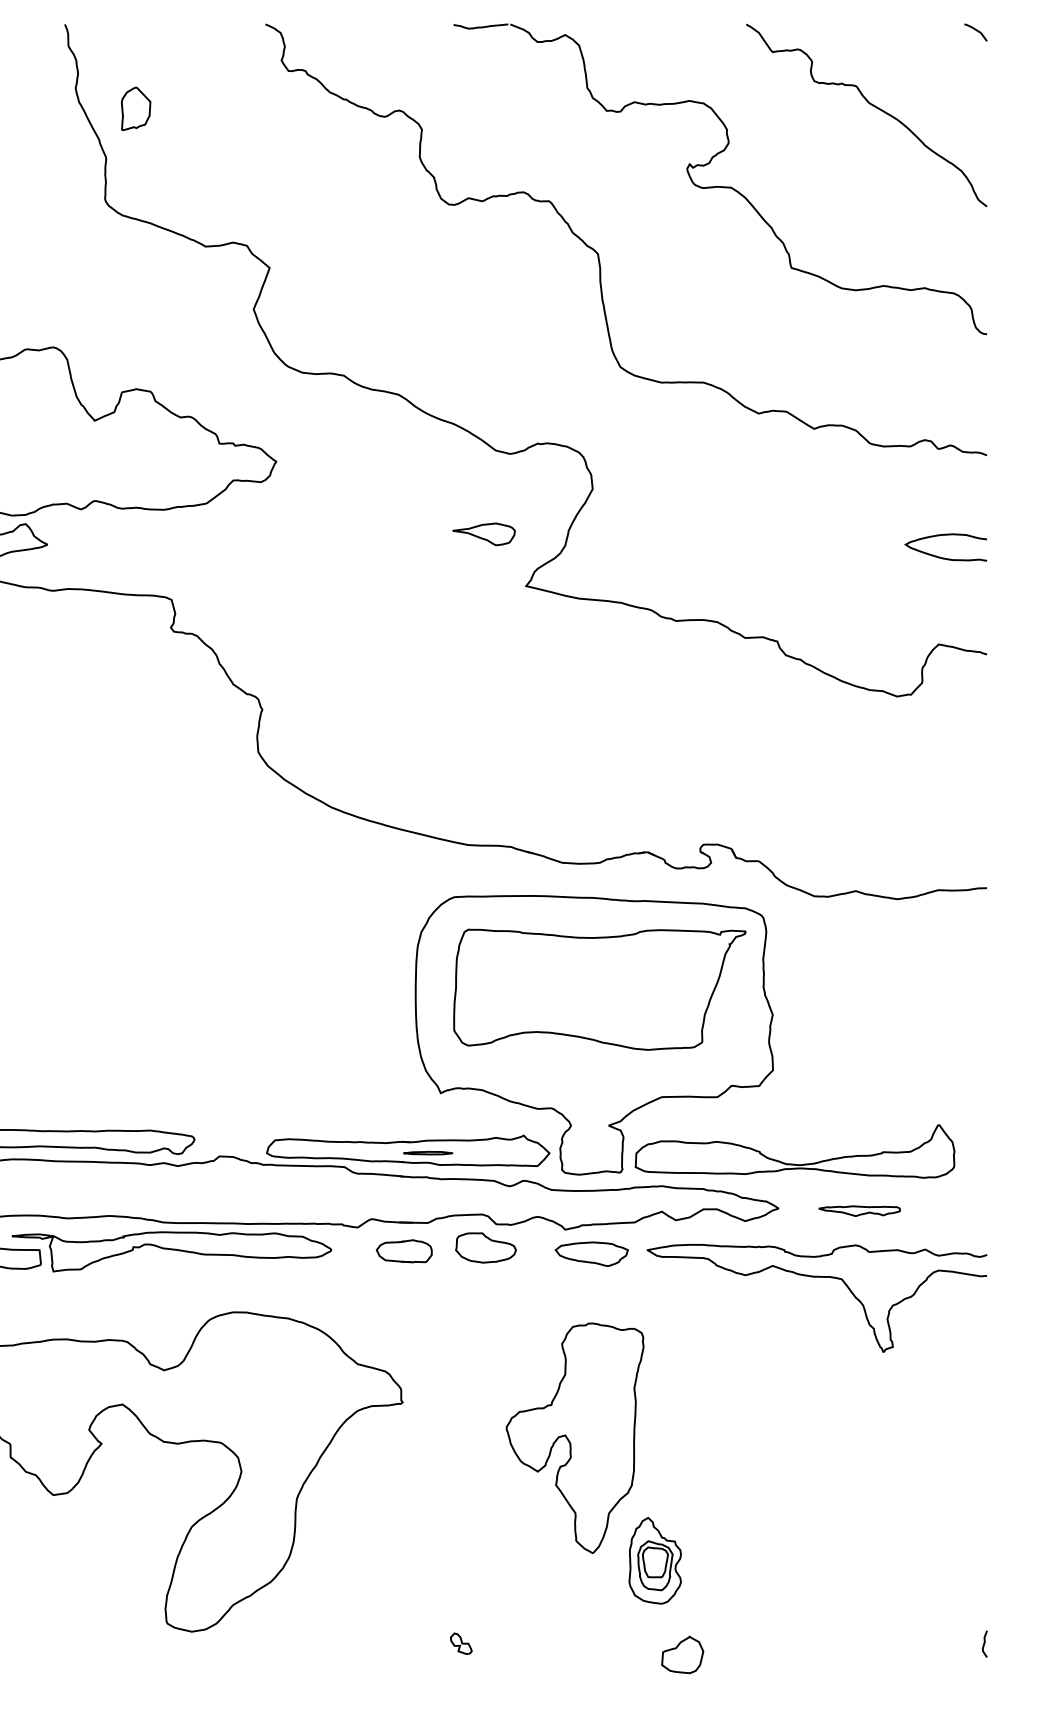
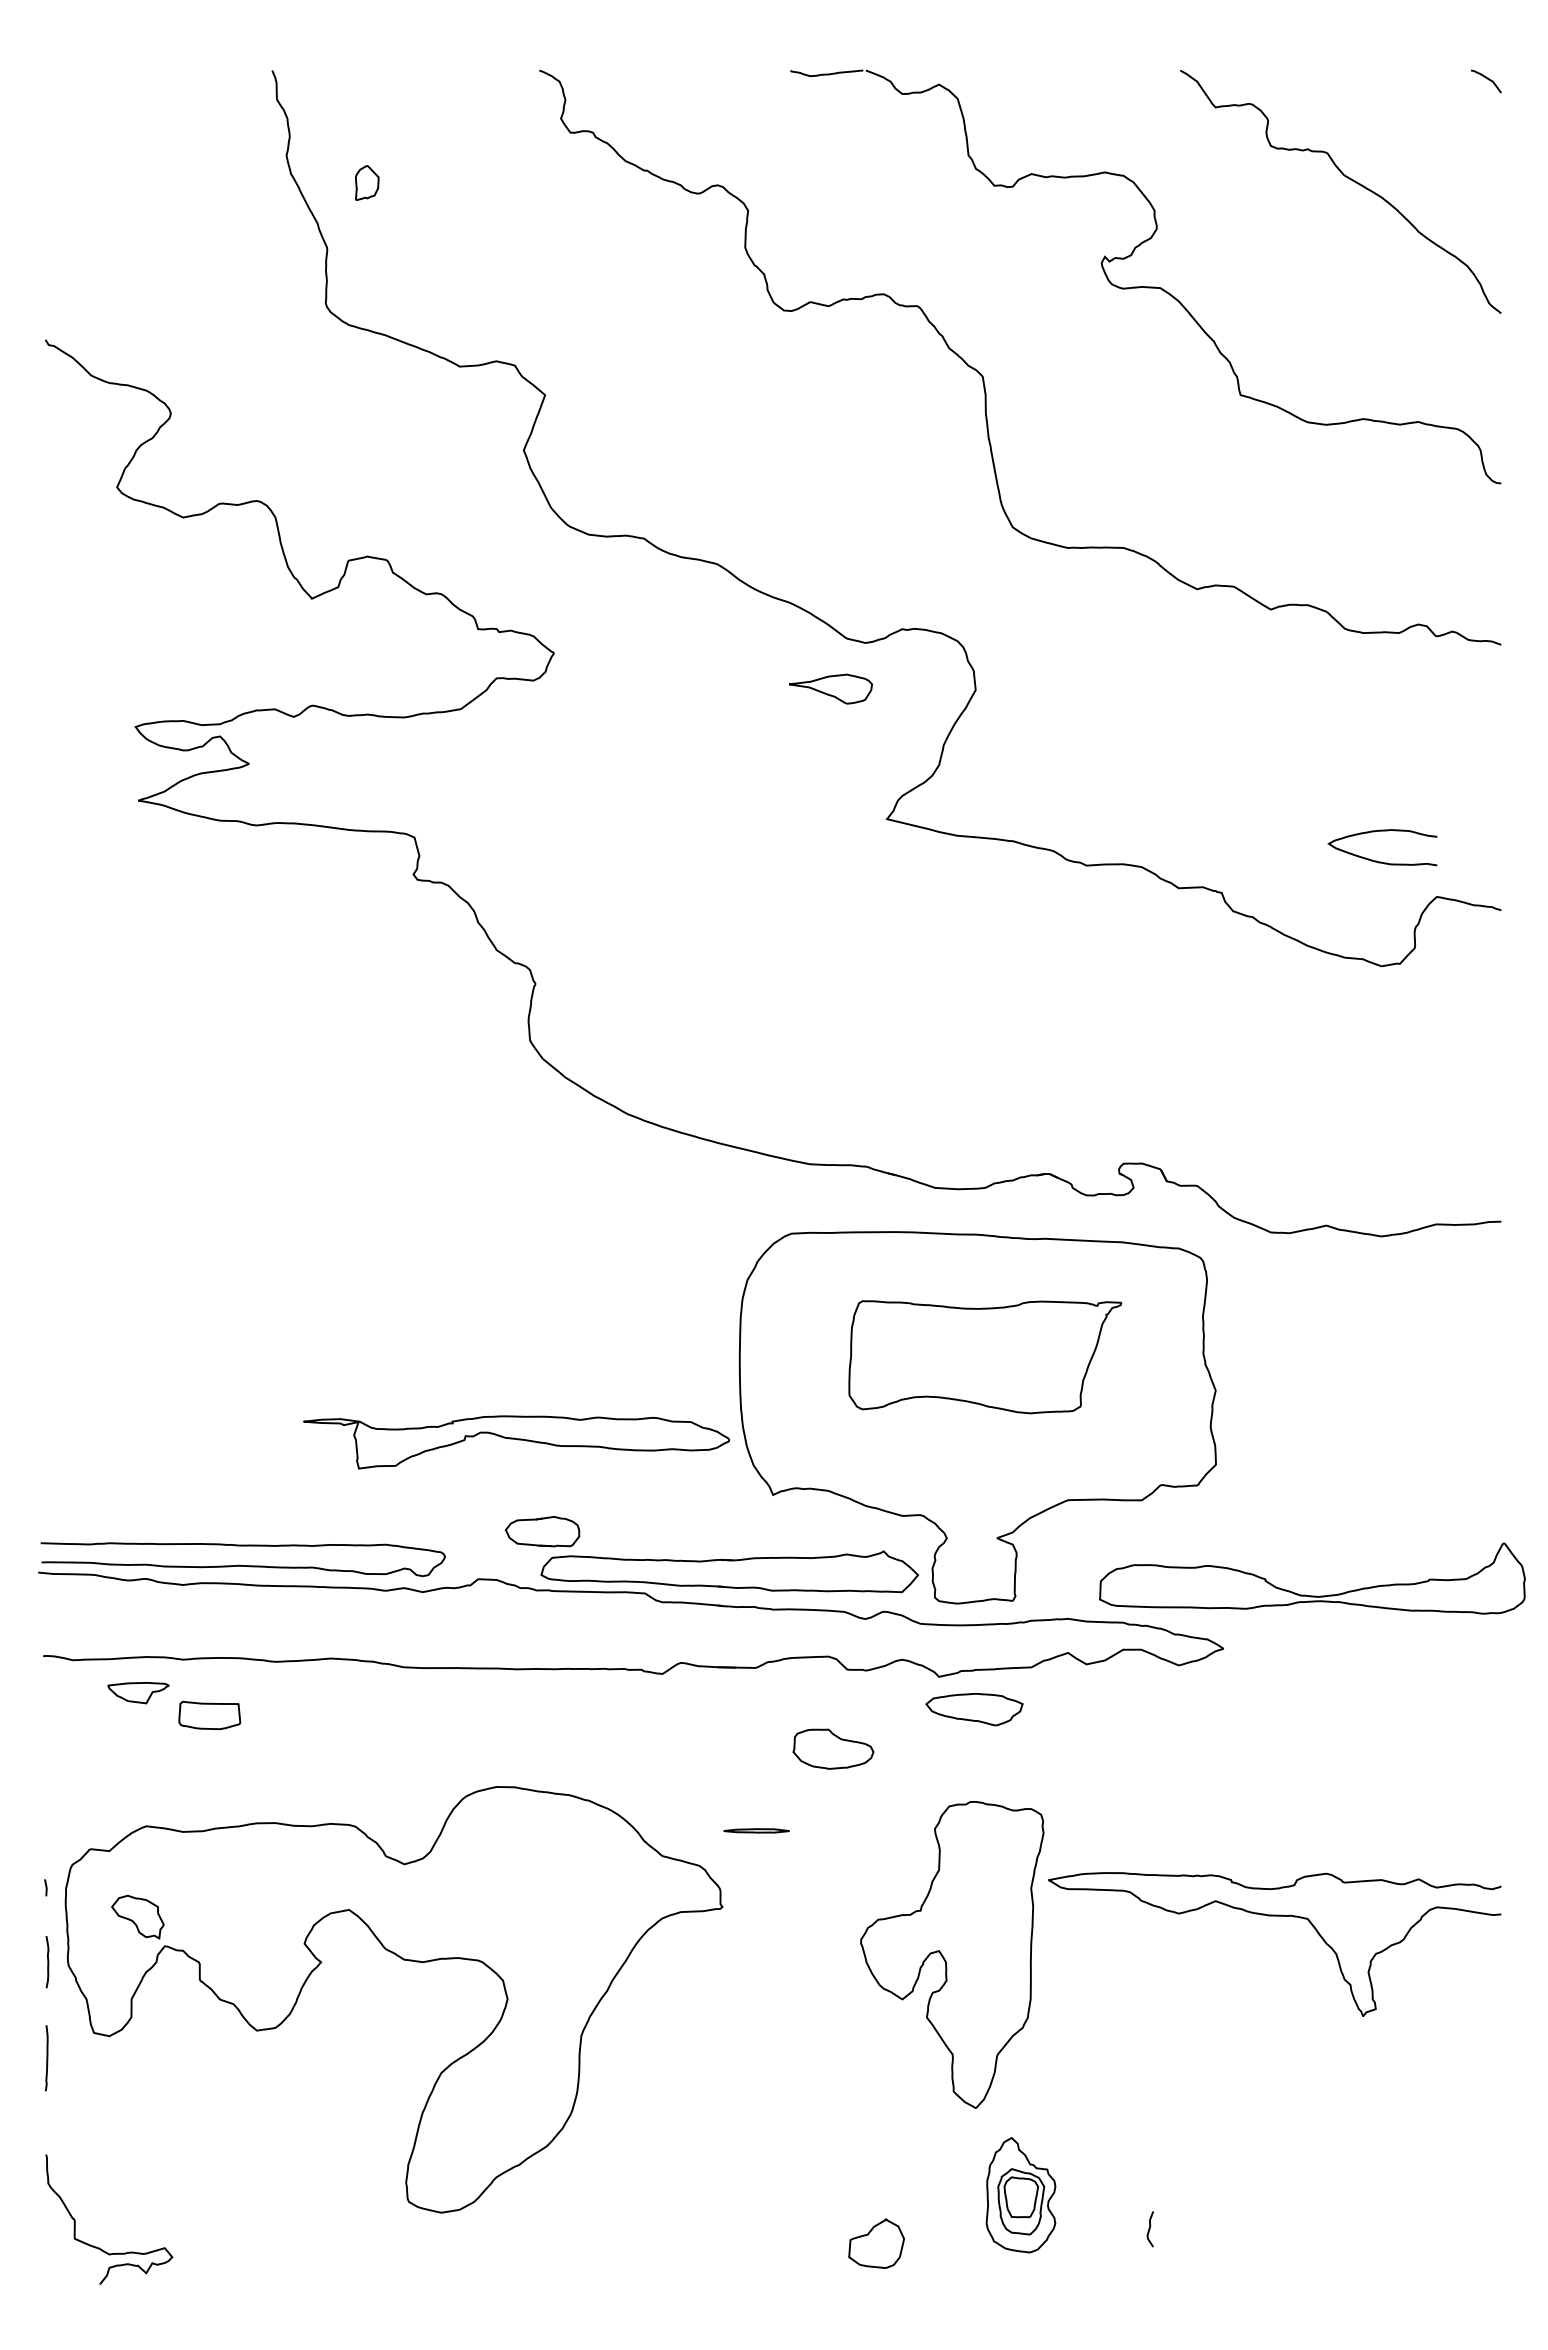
part: (136, 108) -> (367, 182), size x0.6
part: (483, 533) -> (830, 688), moved
curve: (945, 557) -> (1381, 861), moved
part: (600, 990) -> (985, 1357), size x0.7
part: (428, 1152) -> (756, 1830), moved
part: (795, 1164) -> (1312, 1595), moved
part: (858, 1210) -> (1330, 1651), removed
part: (486, 1247) -> (833, 1748), moved
part: (171, 1251) -> (516, 1442), moved
part: (404, 1251) -> (542, 1531), moved
curve: (816, 1277) -> (1274, 1916), moved
part: (654, 1561) -> (1020, 2195), moved
part: (461, 1643) -> (800, 2228), removed
curve: (984, 1644) -> (1149, 2229), moved
part: (682, 1654) -> (876, 2243), moved

